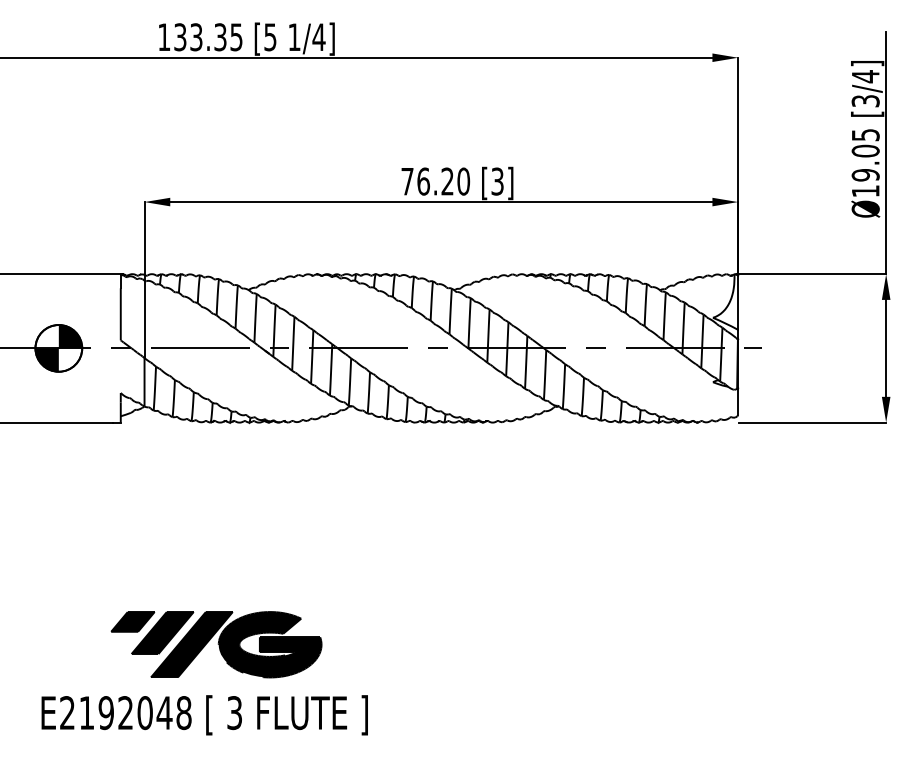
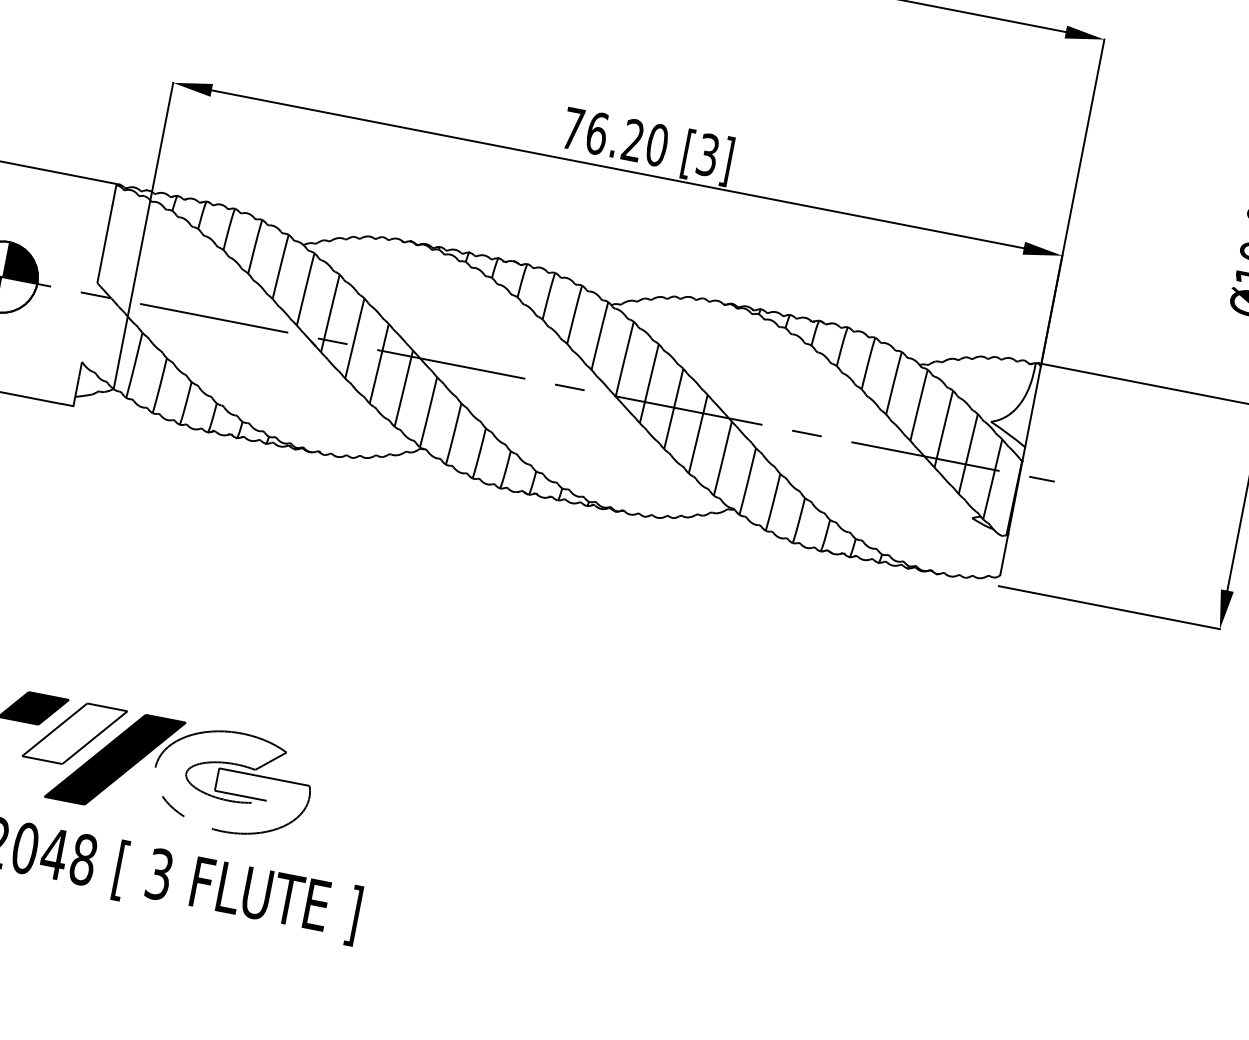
fill: (162, 633) -> (74, 734), removed
fill: (269, 644) -> (231, 781), removed

